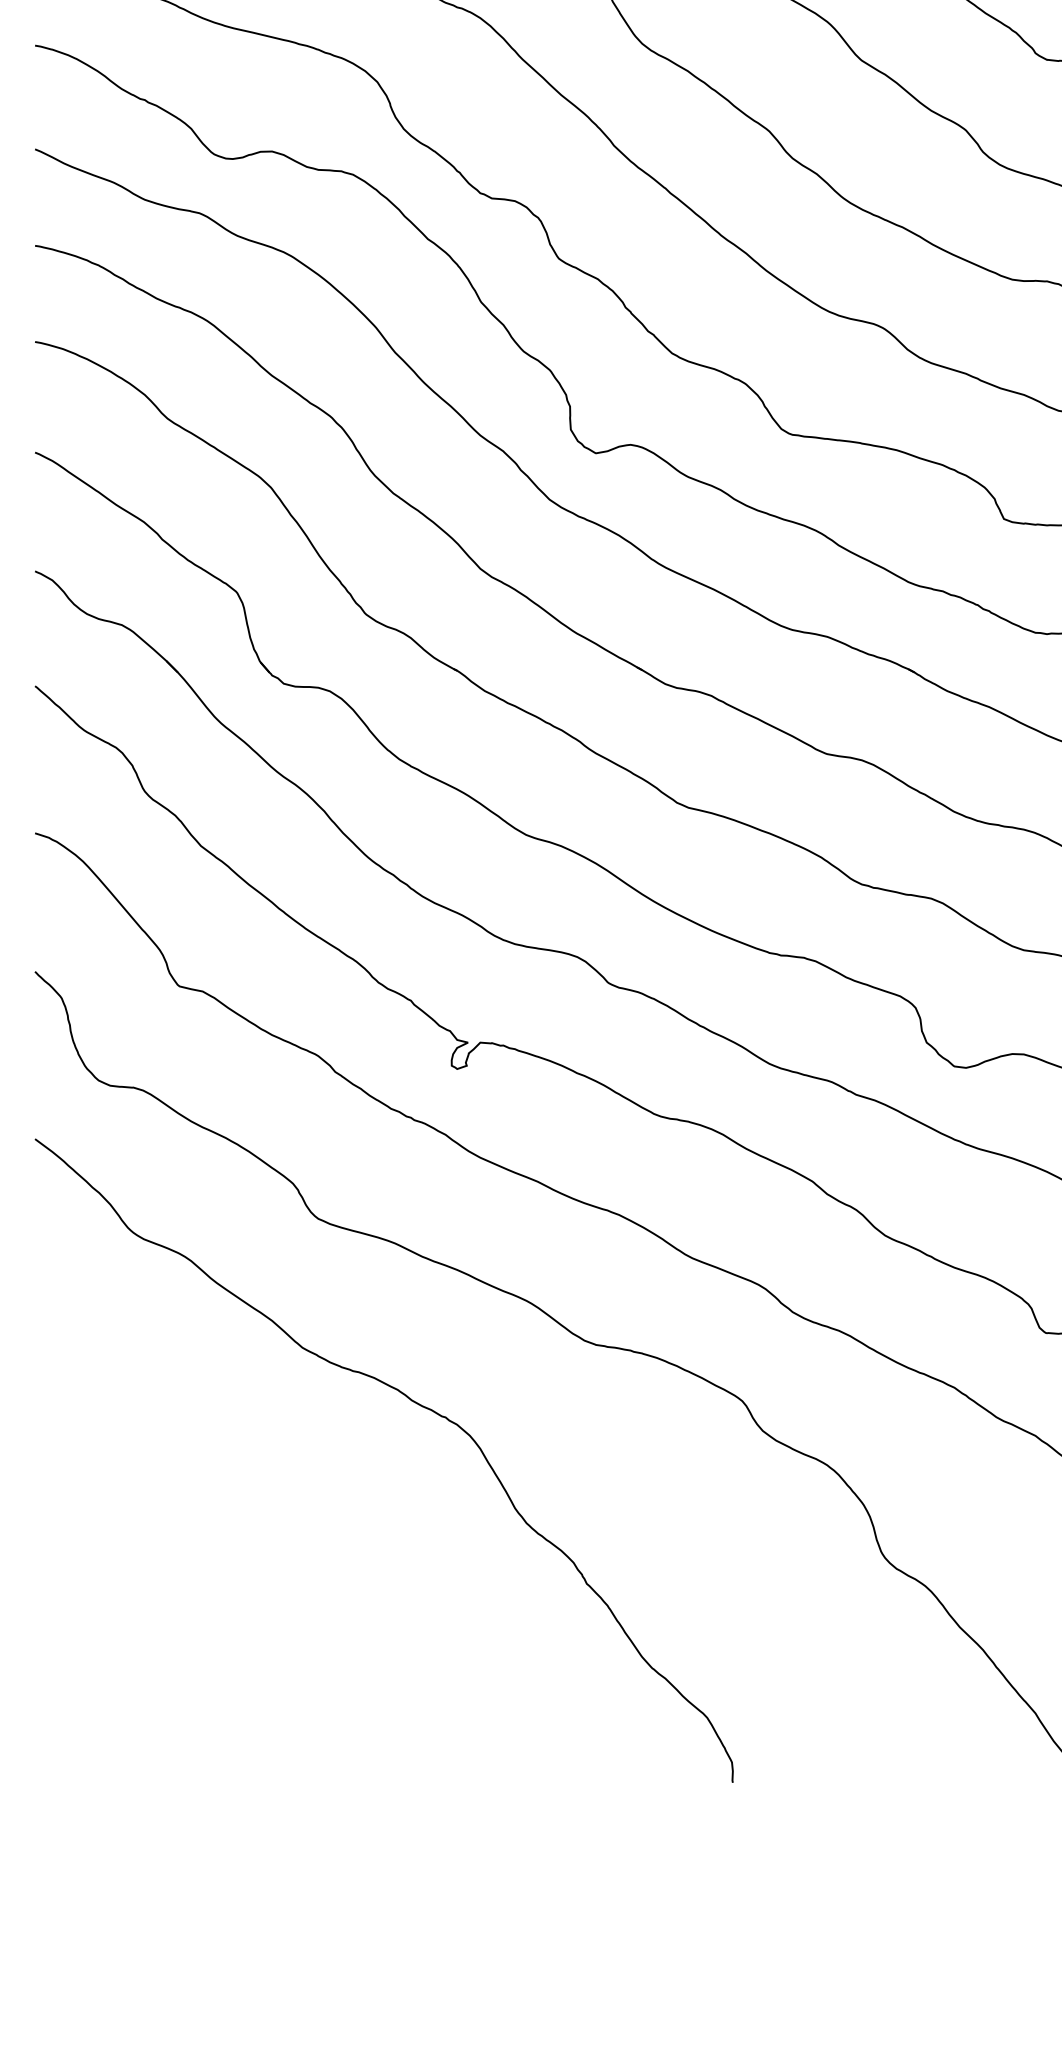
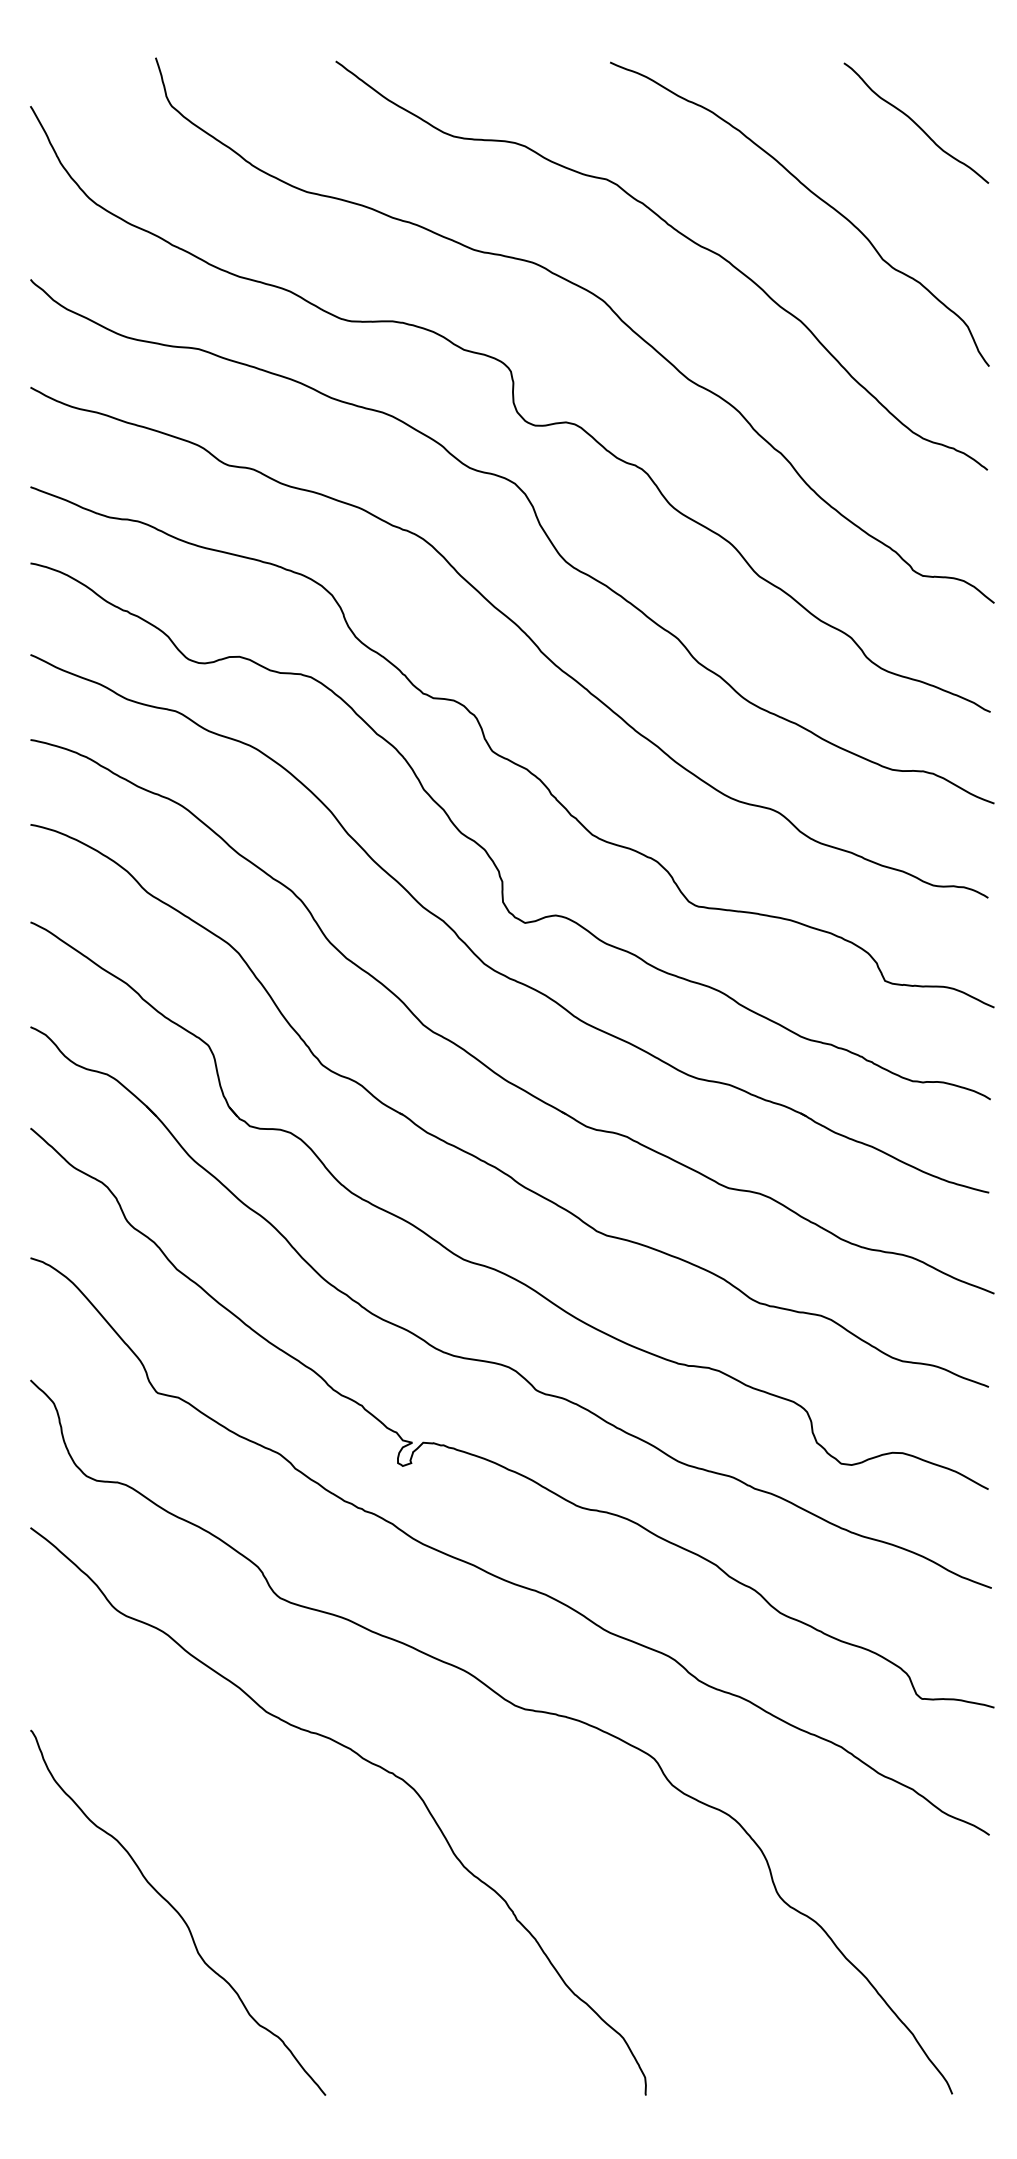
curve: (202, 1575) -> (178, 1912), added

